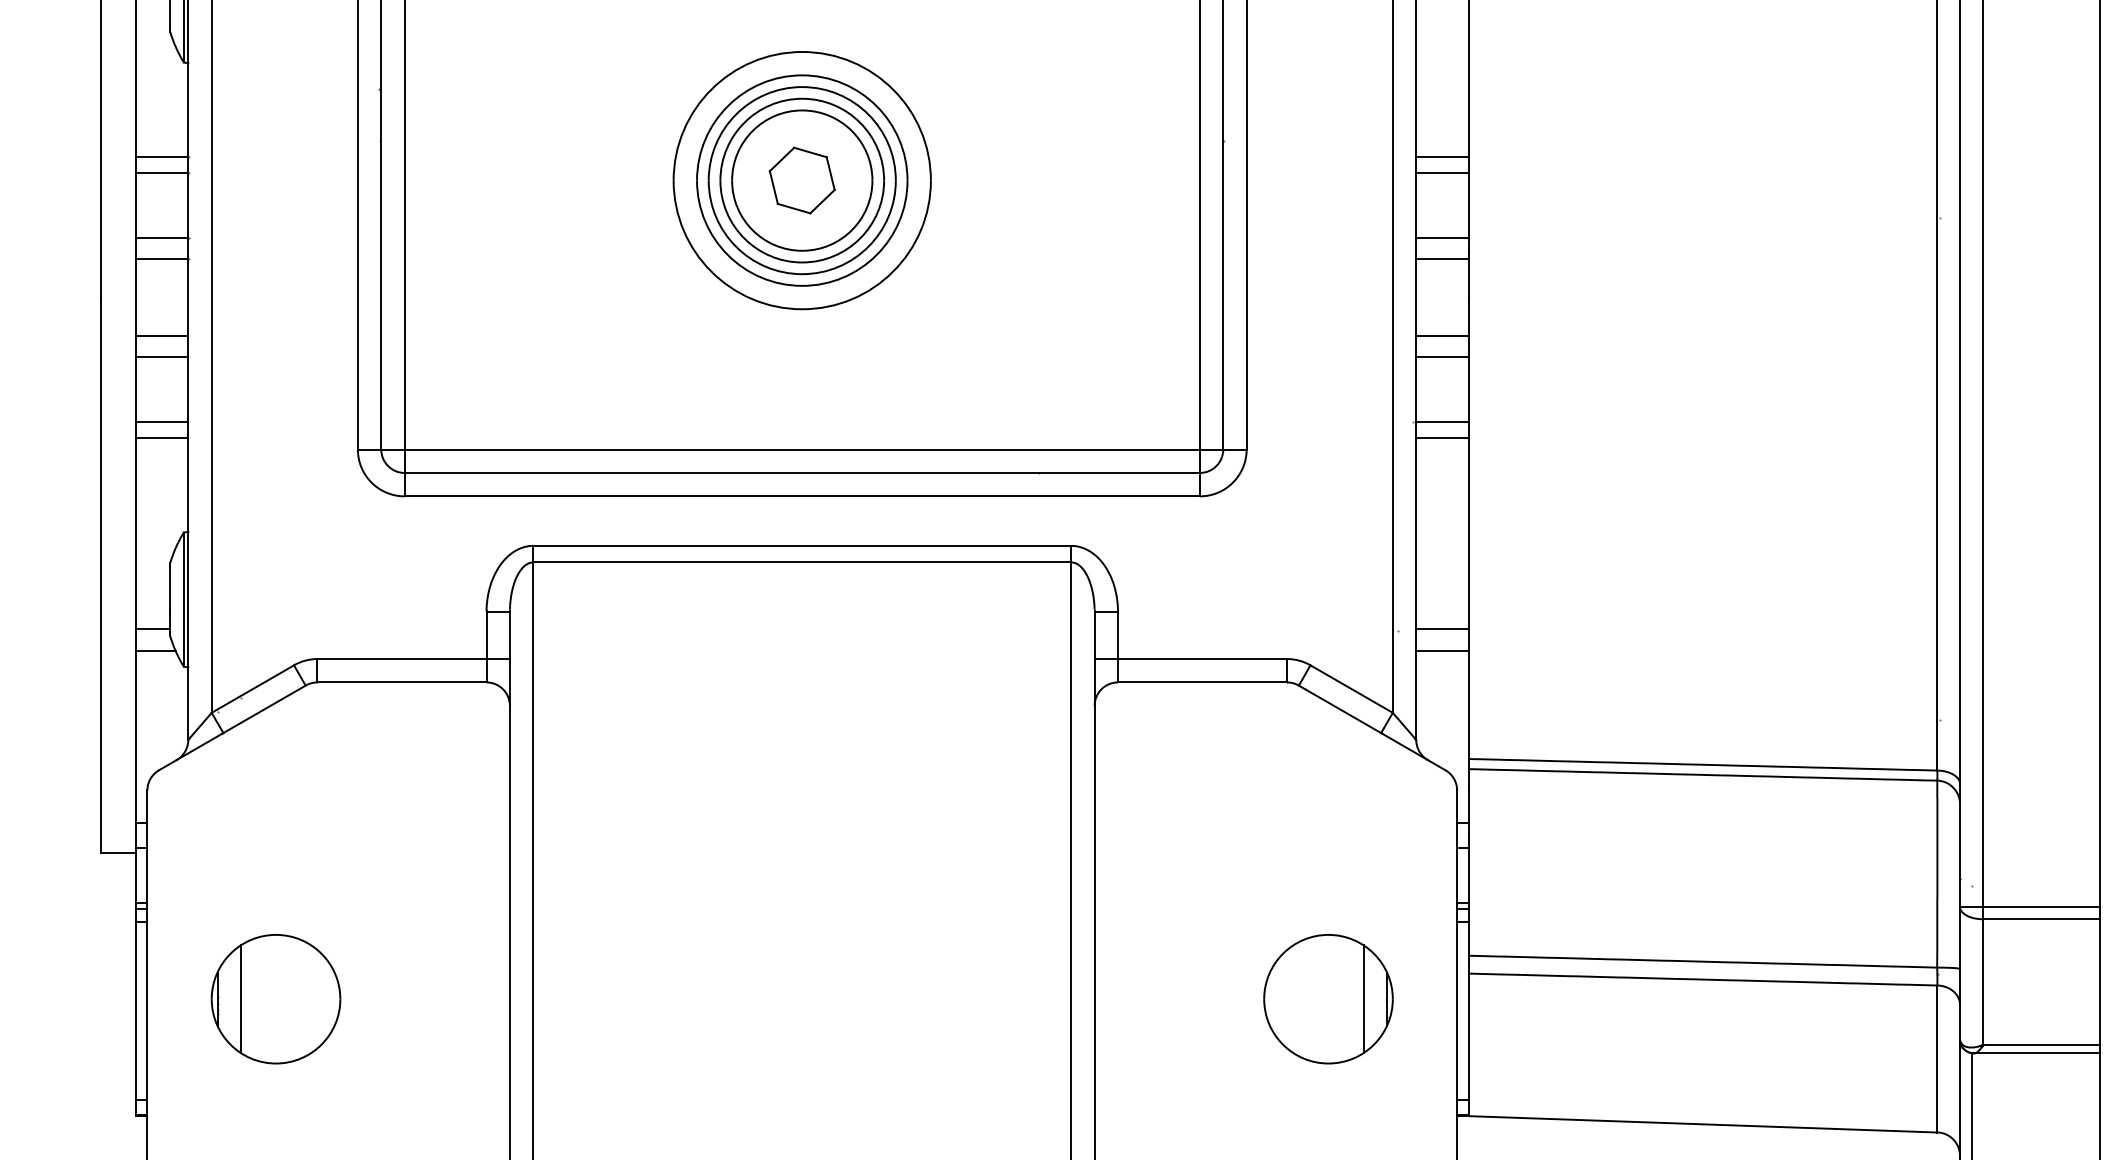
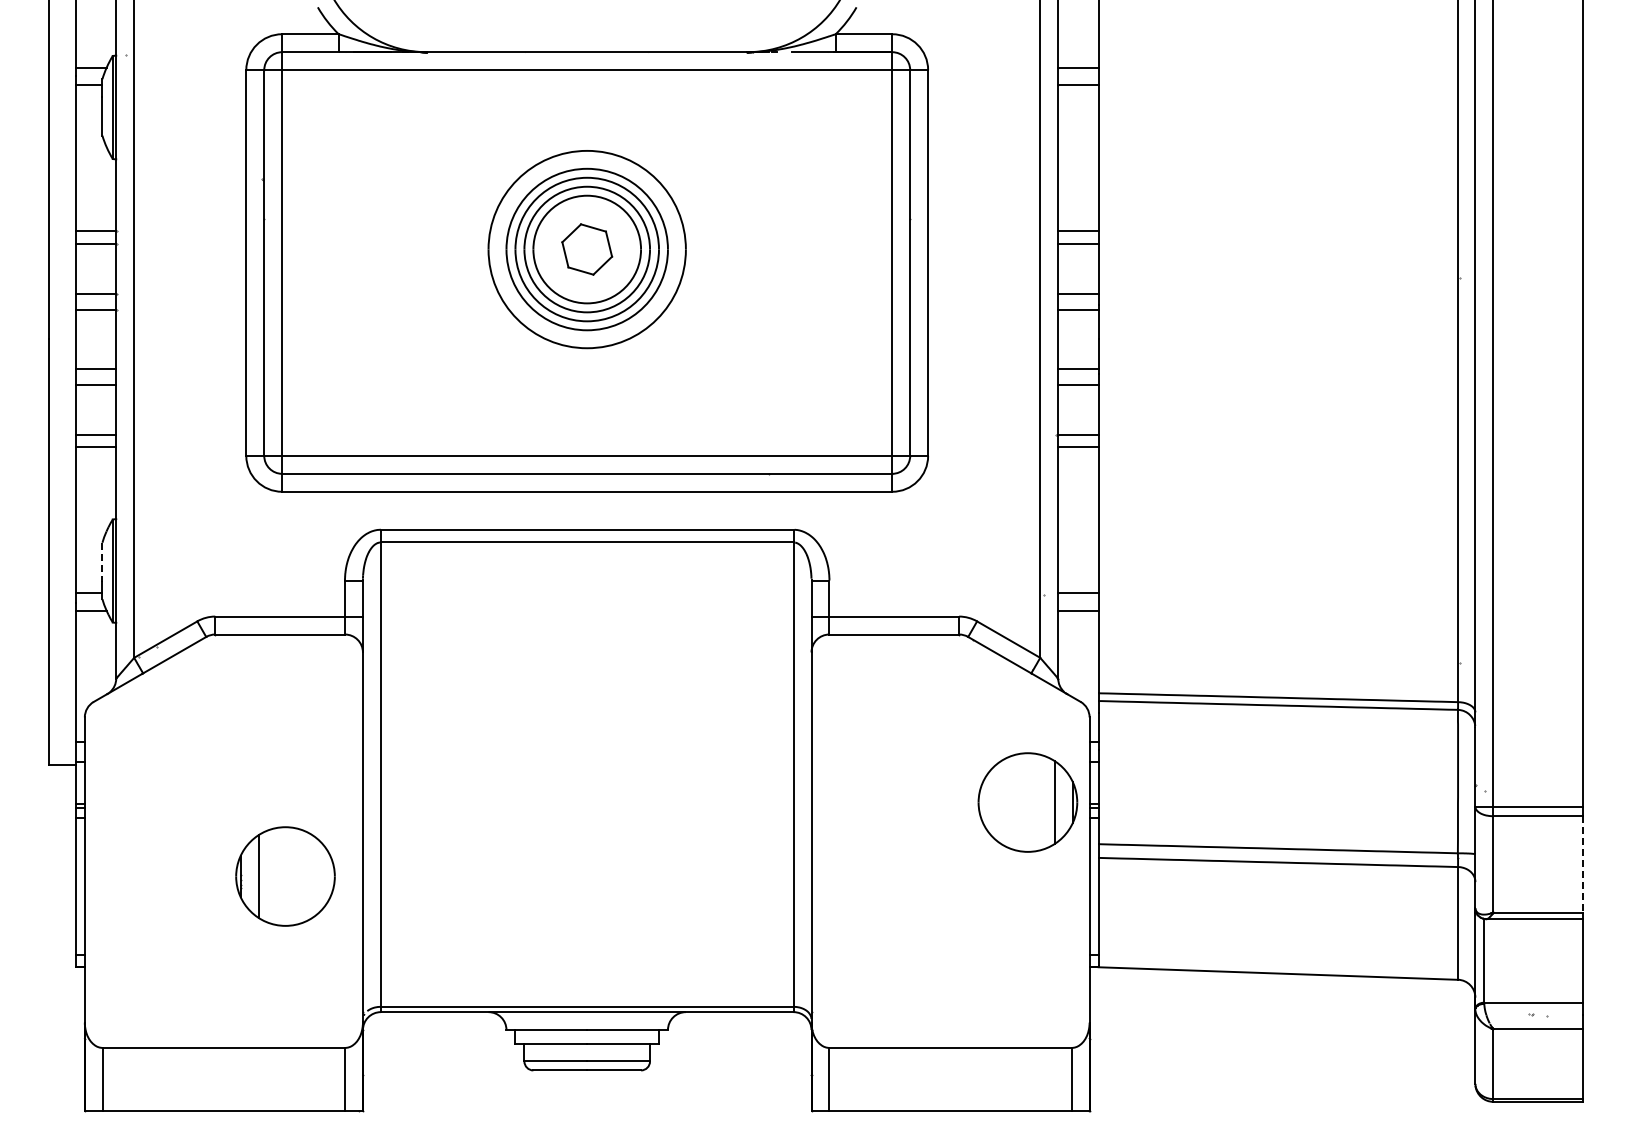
line: (170, 588) -> (102, 562), solid -> dashed
line: (2100, 982) -> (1583, 864), solid -> dashed
part: (276, 999) -> (285, 876), moved
part: (1327, 999) -> (1027, 802), moved

